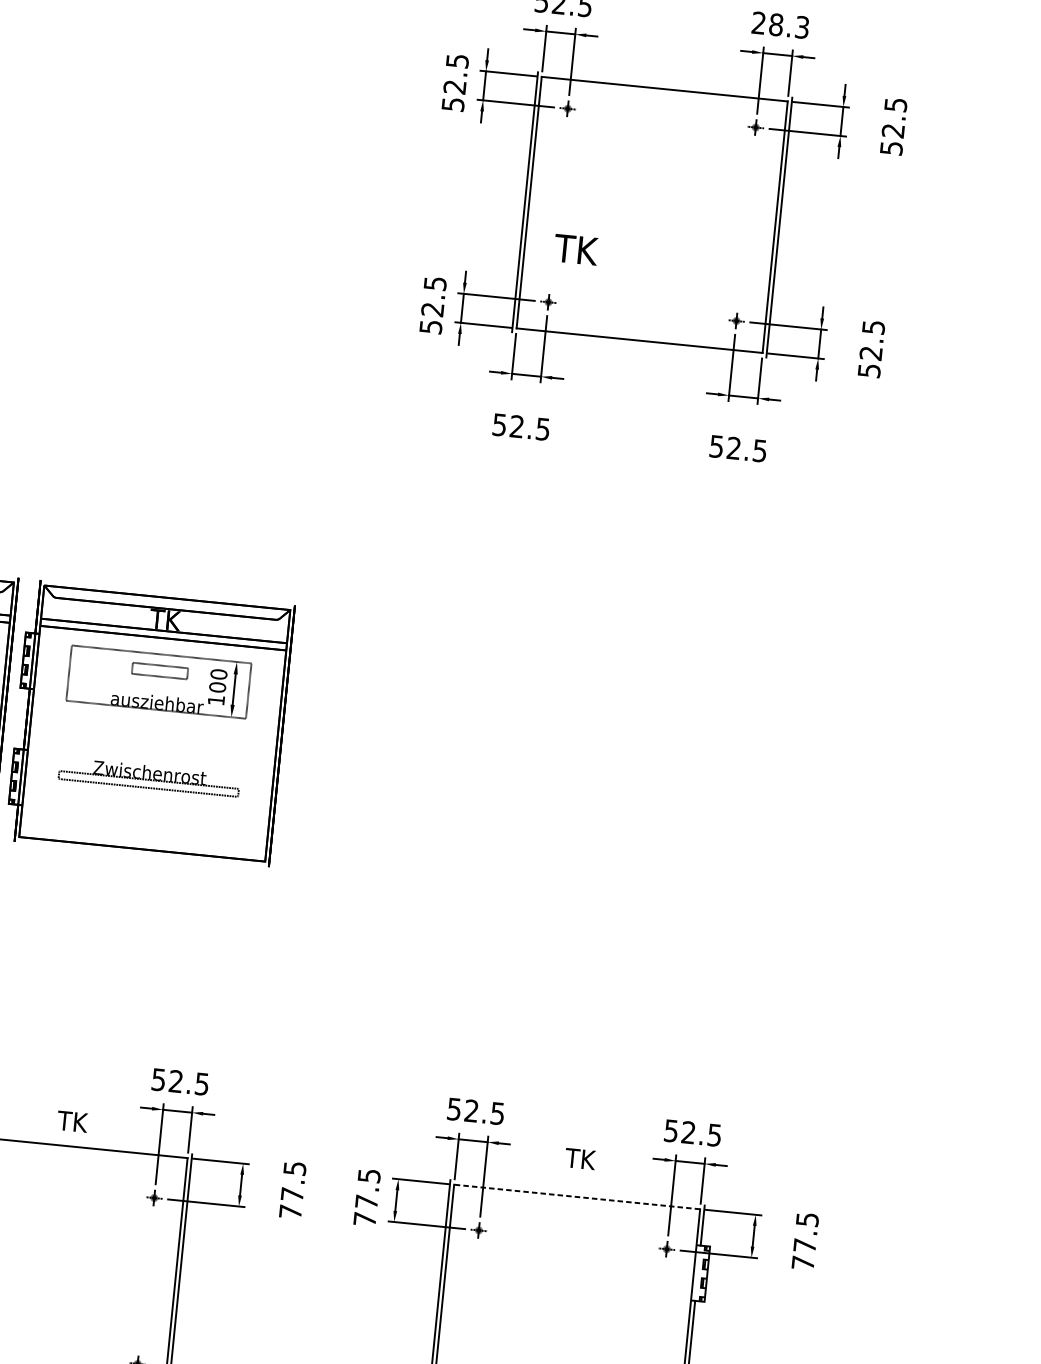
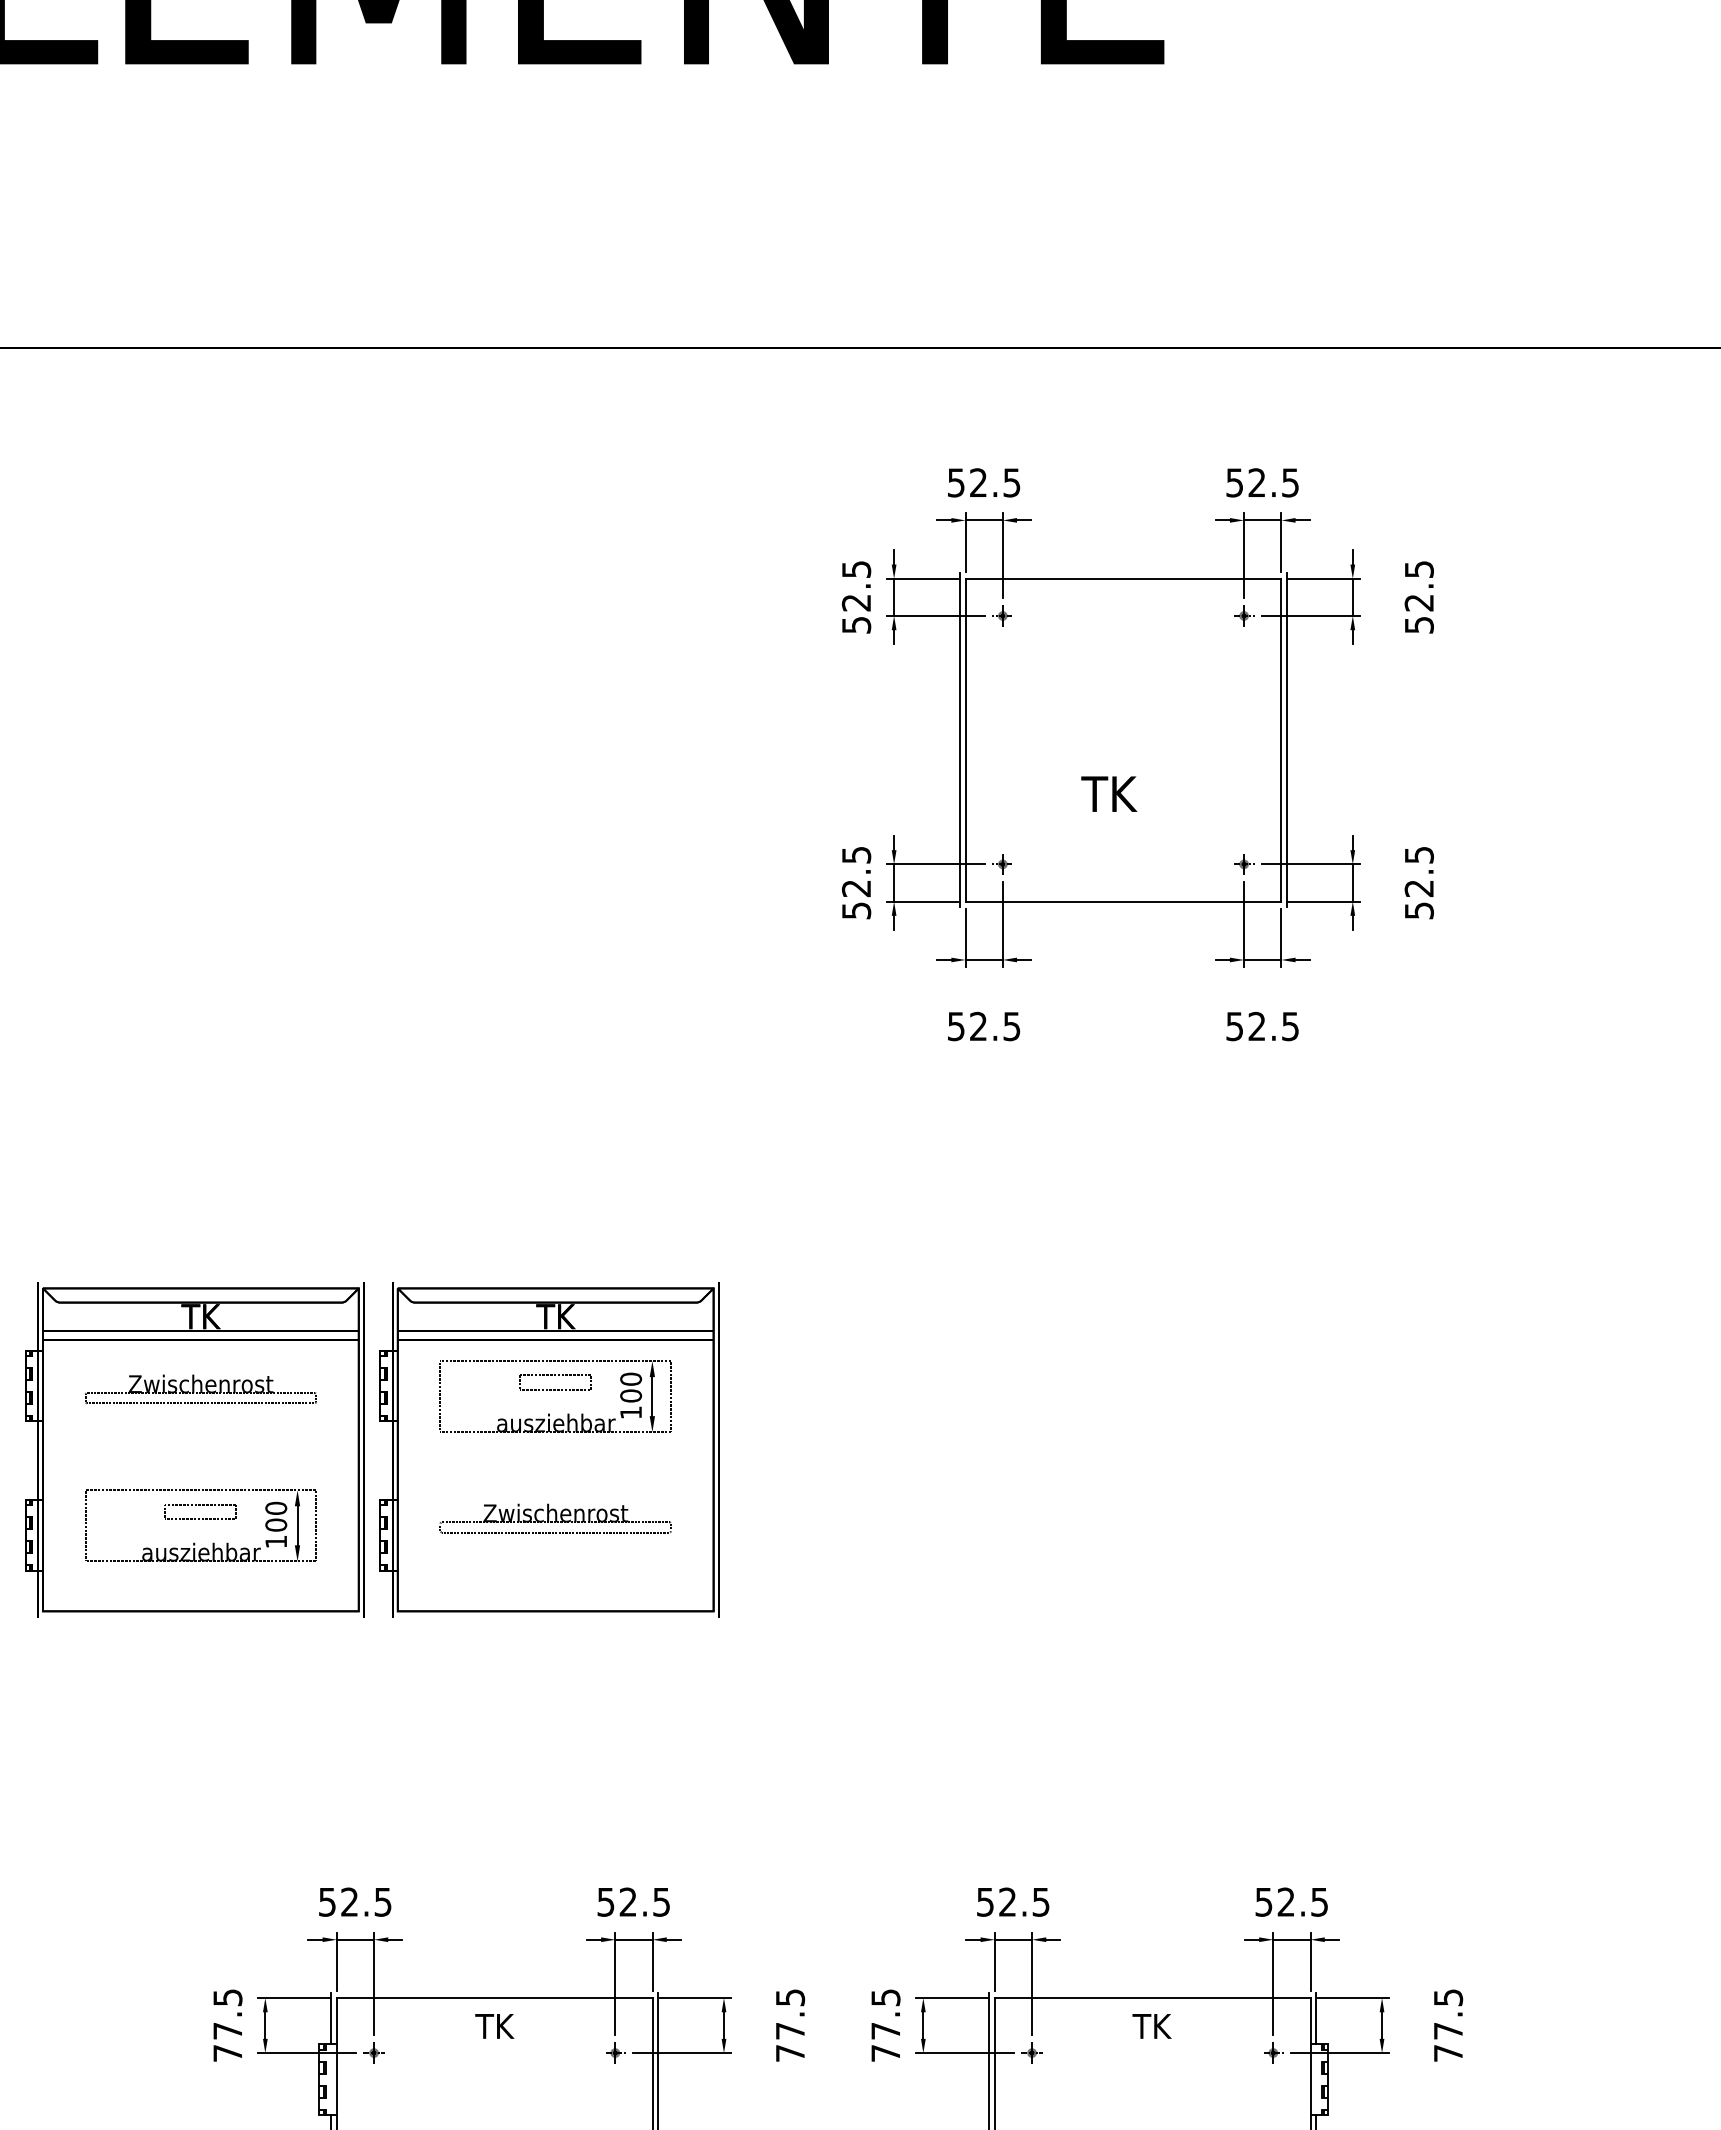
text: (780, 25) -> (1262, 482), 28.3 -> 52.5
text: (576, 249) -> (1109, 793), moved
text: (72, 1121) -> (494, 2026), moved
text: (579, 1159) -> (1151, 2026), moved
line: (576, 1197) -> (1152, 1998), dashed -> solid

